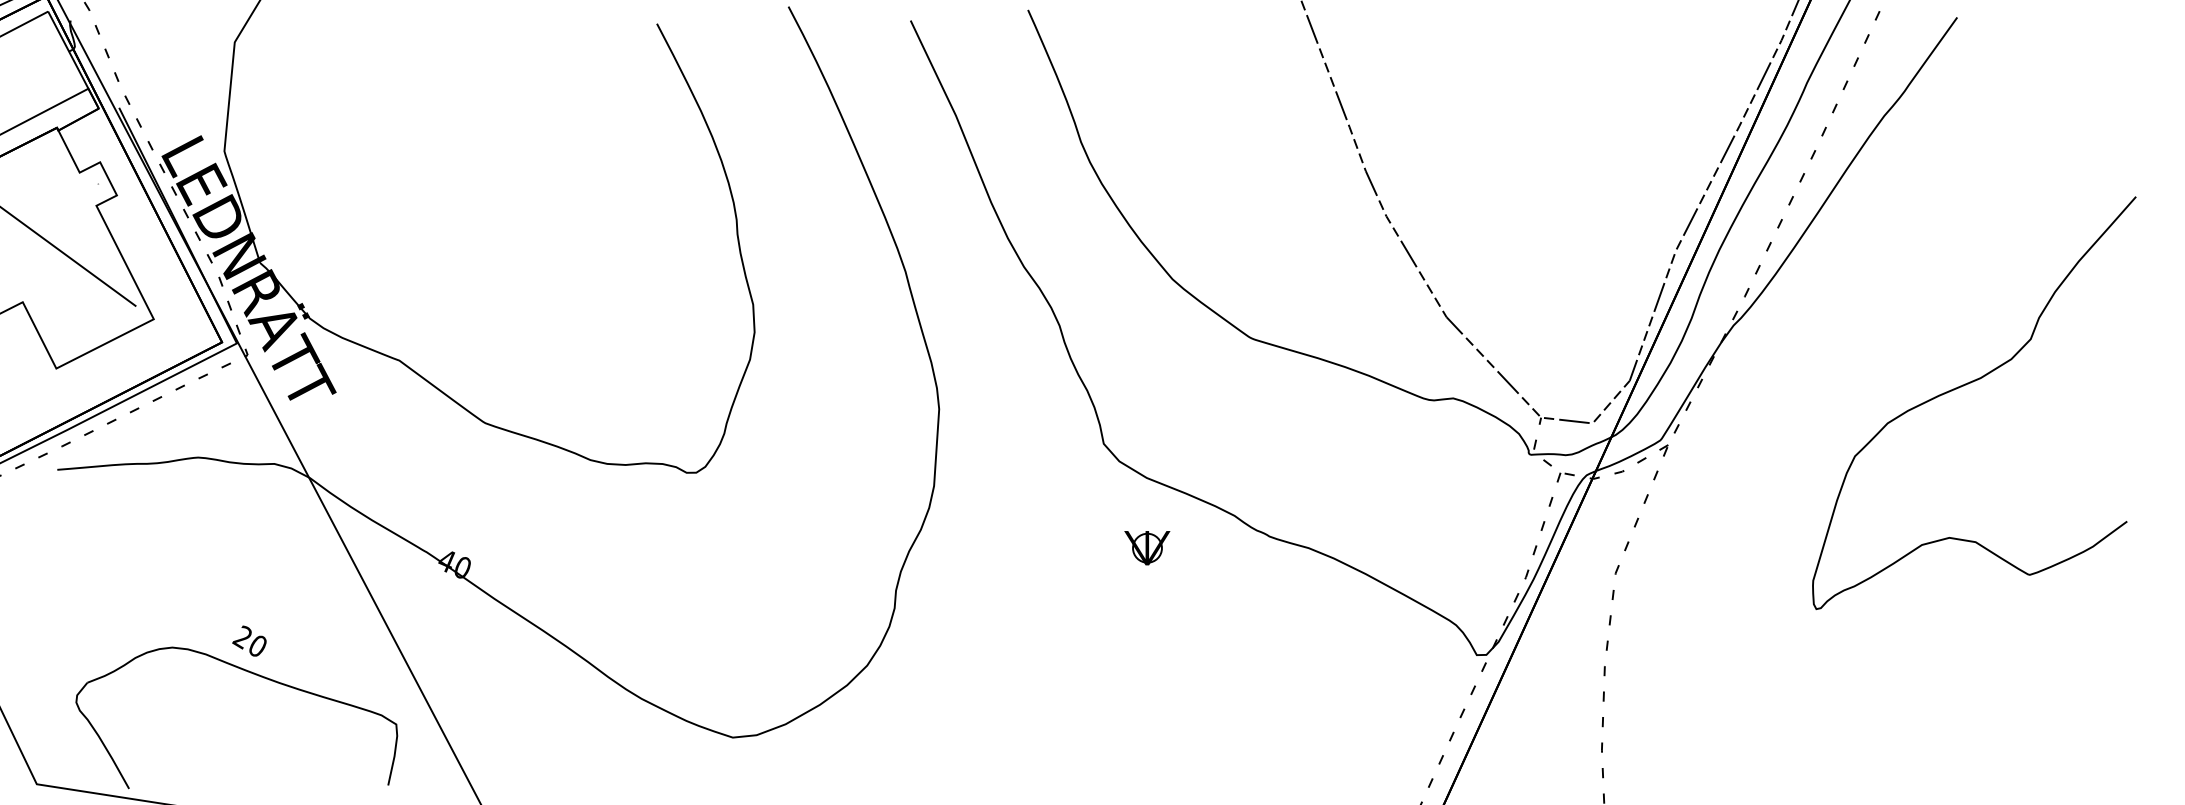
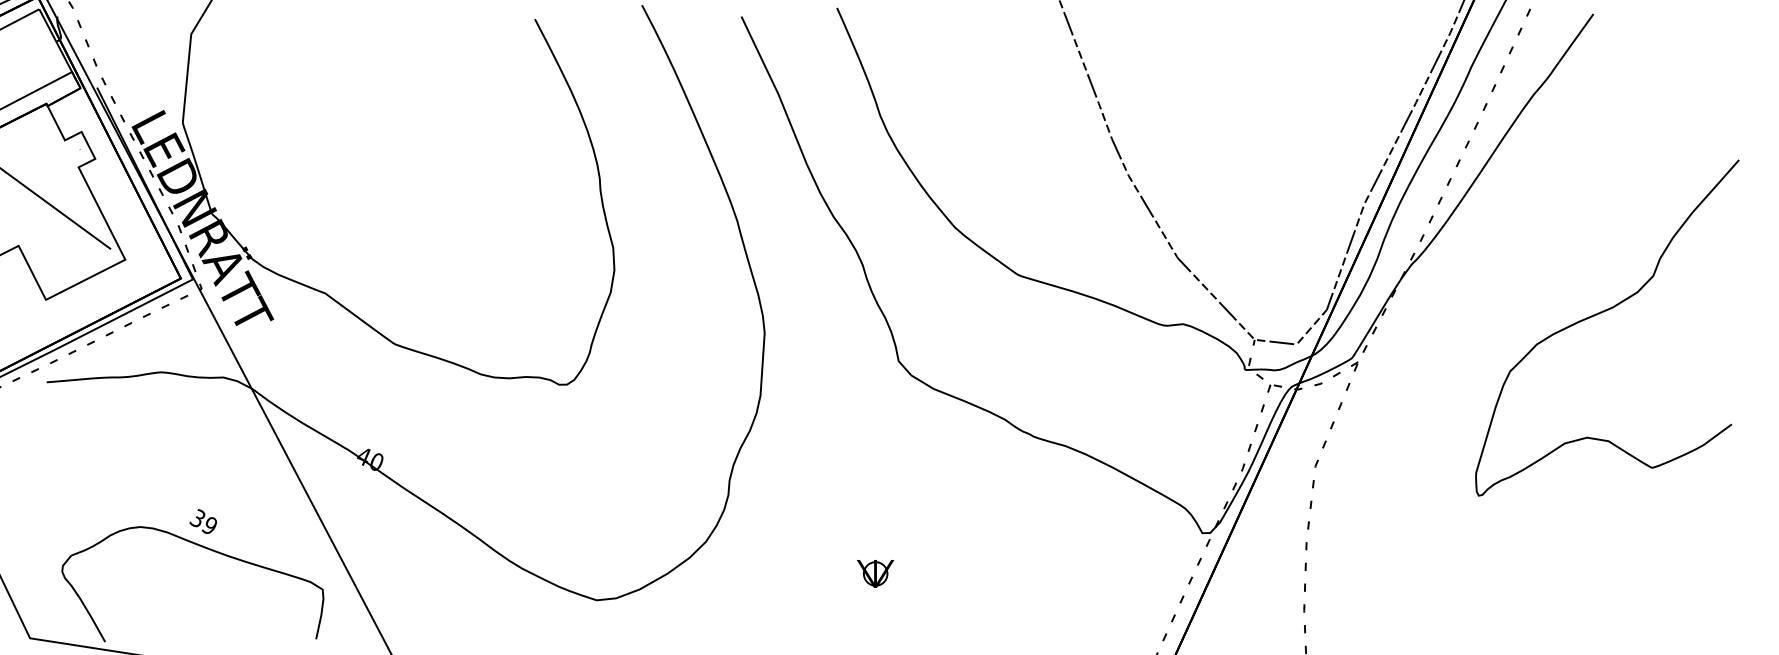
part: (1147, 548) -> (875, 574), moved
text: (249, 640) -> (203, 521), 20 -> 39

